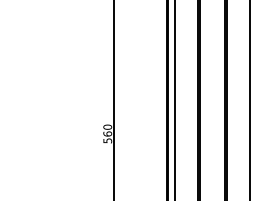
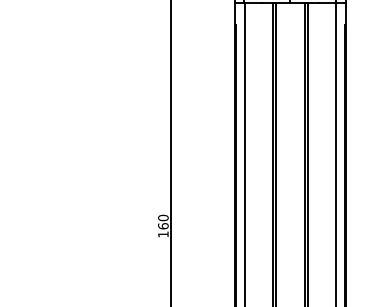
text: (107, 140) -> (163, 234), 560 -> 160

